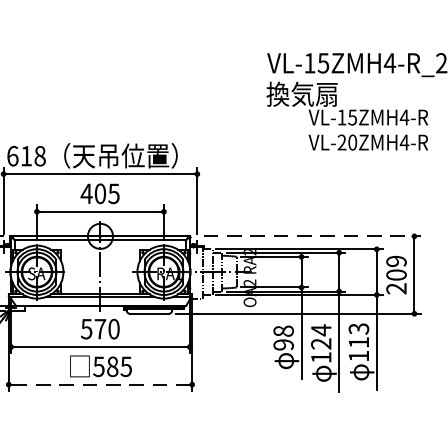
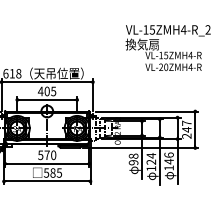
line: (313, 236) -> (147, 111), dashed -> solid
text: (395, 268) -> (186, 126), 209 -> 247
text: (357, 335) -> (168, 158), 113 -> 146
line: (100, 384) -> (47, 181), dashed -> solid

